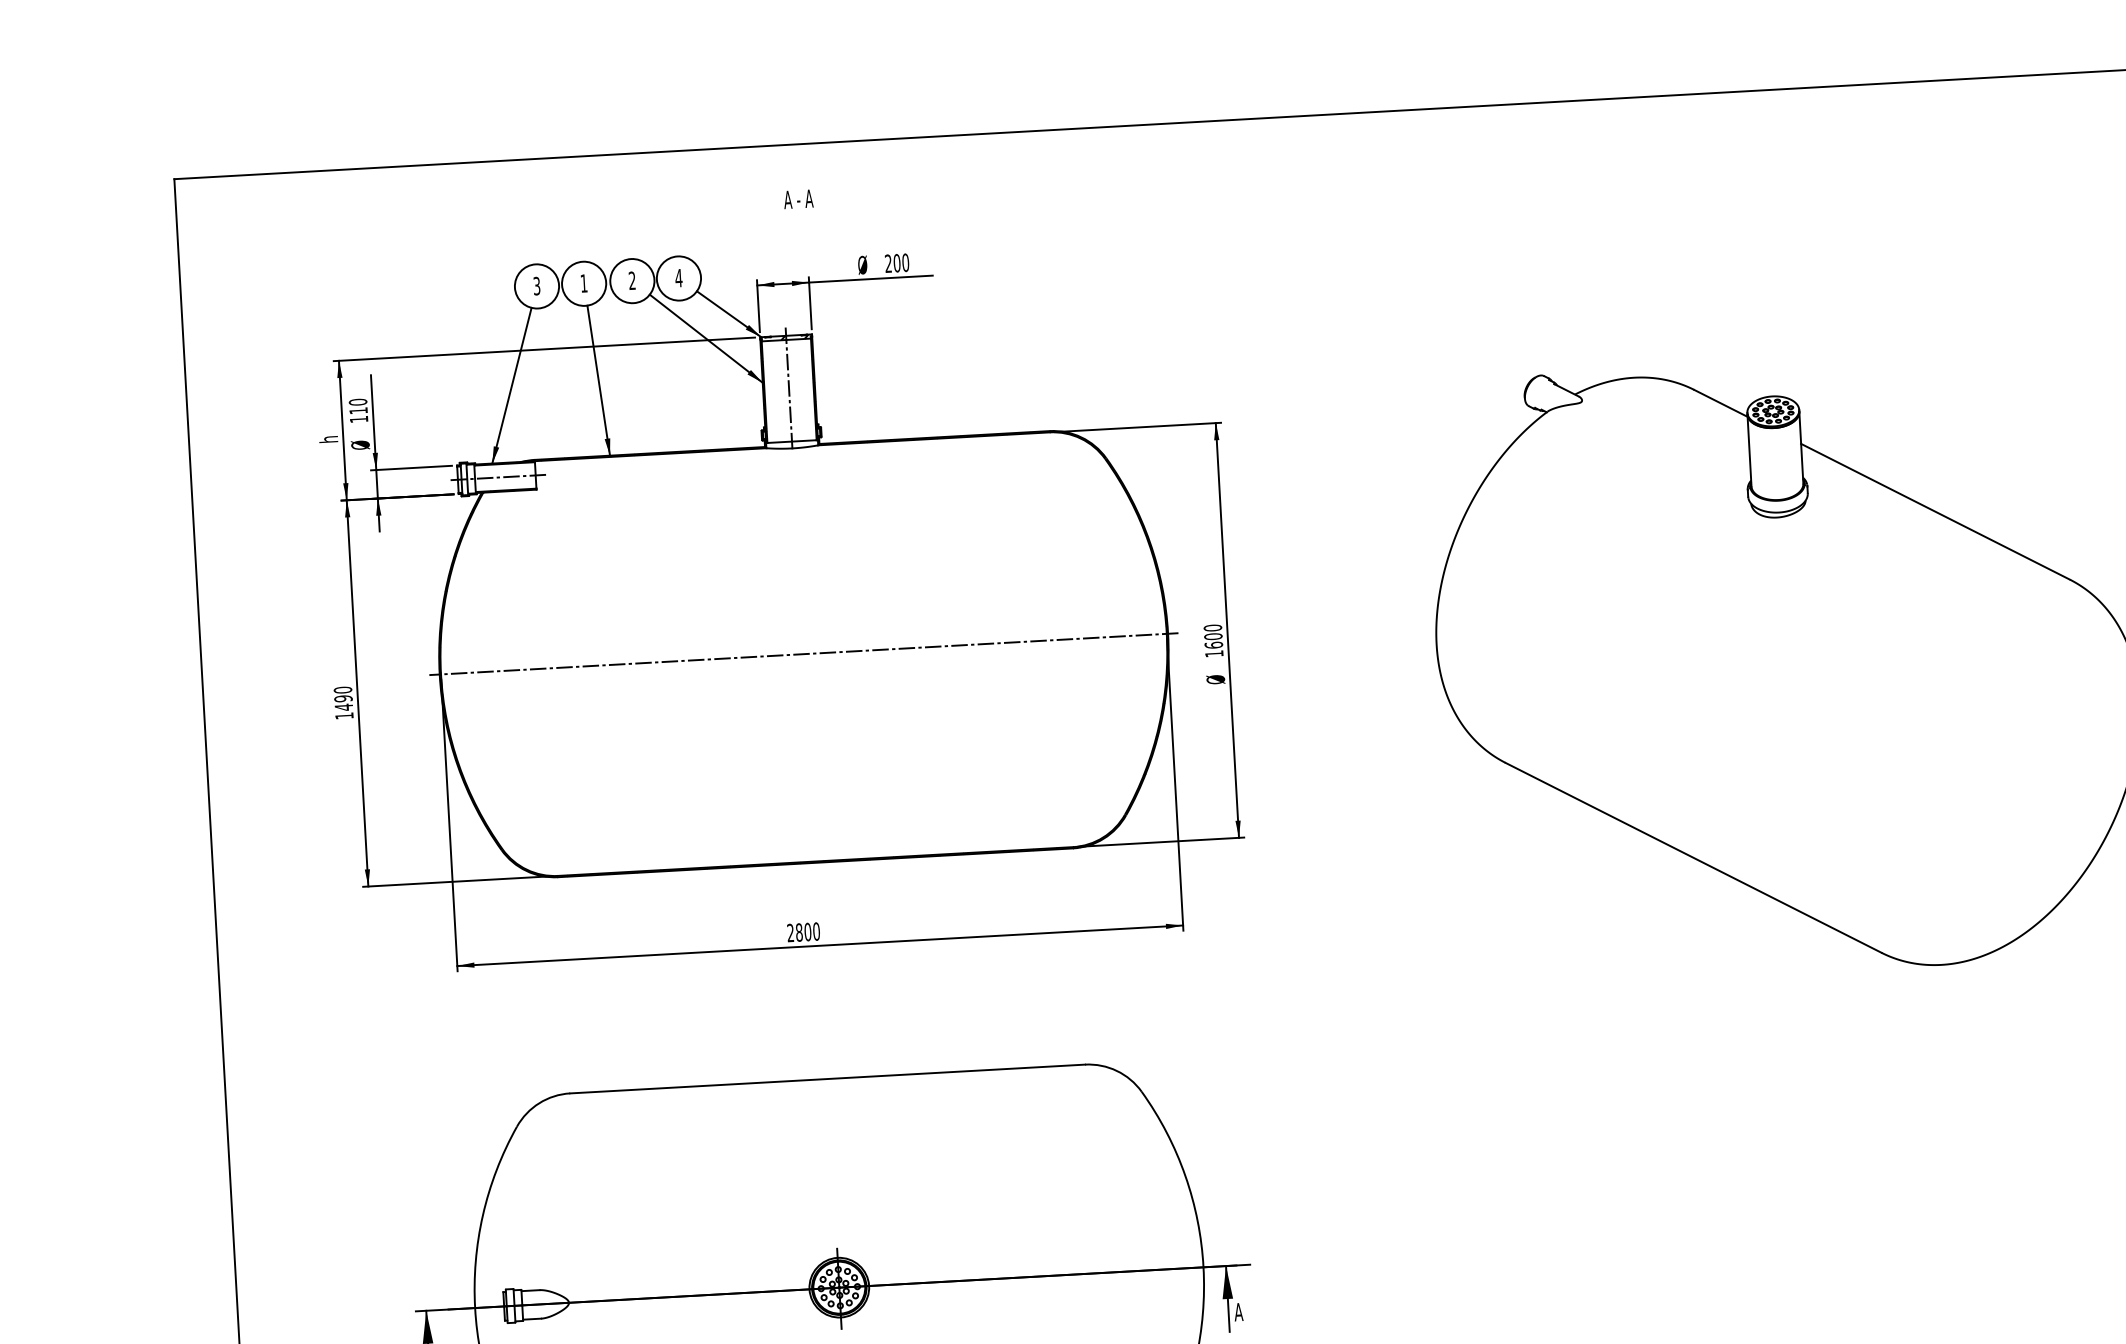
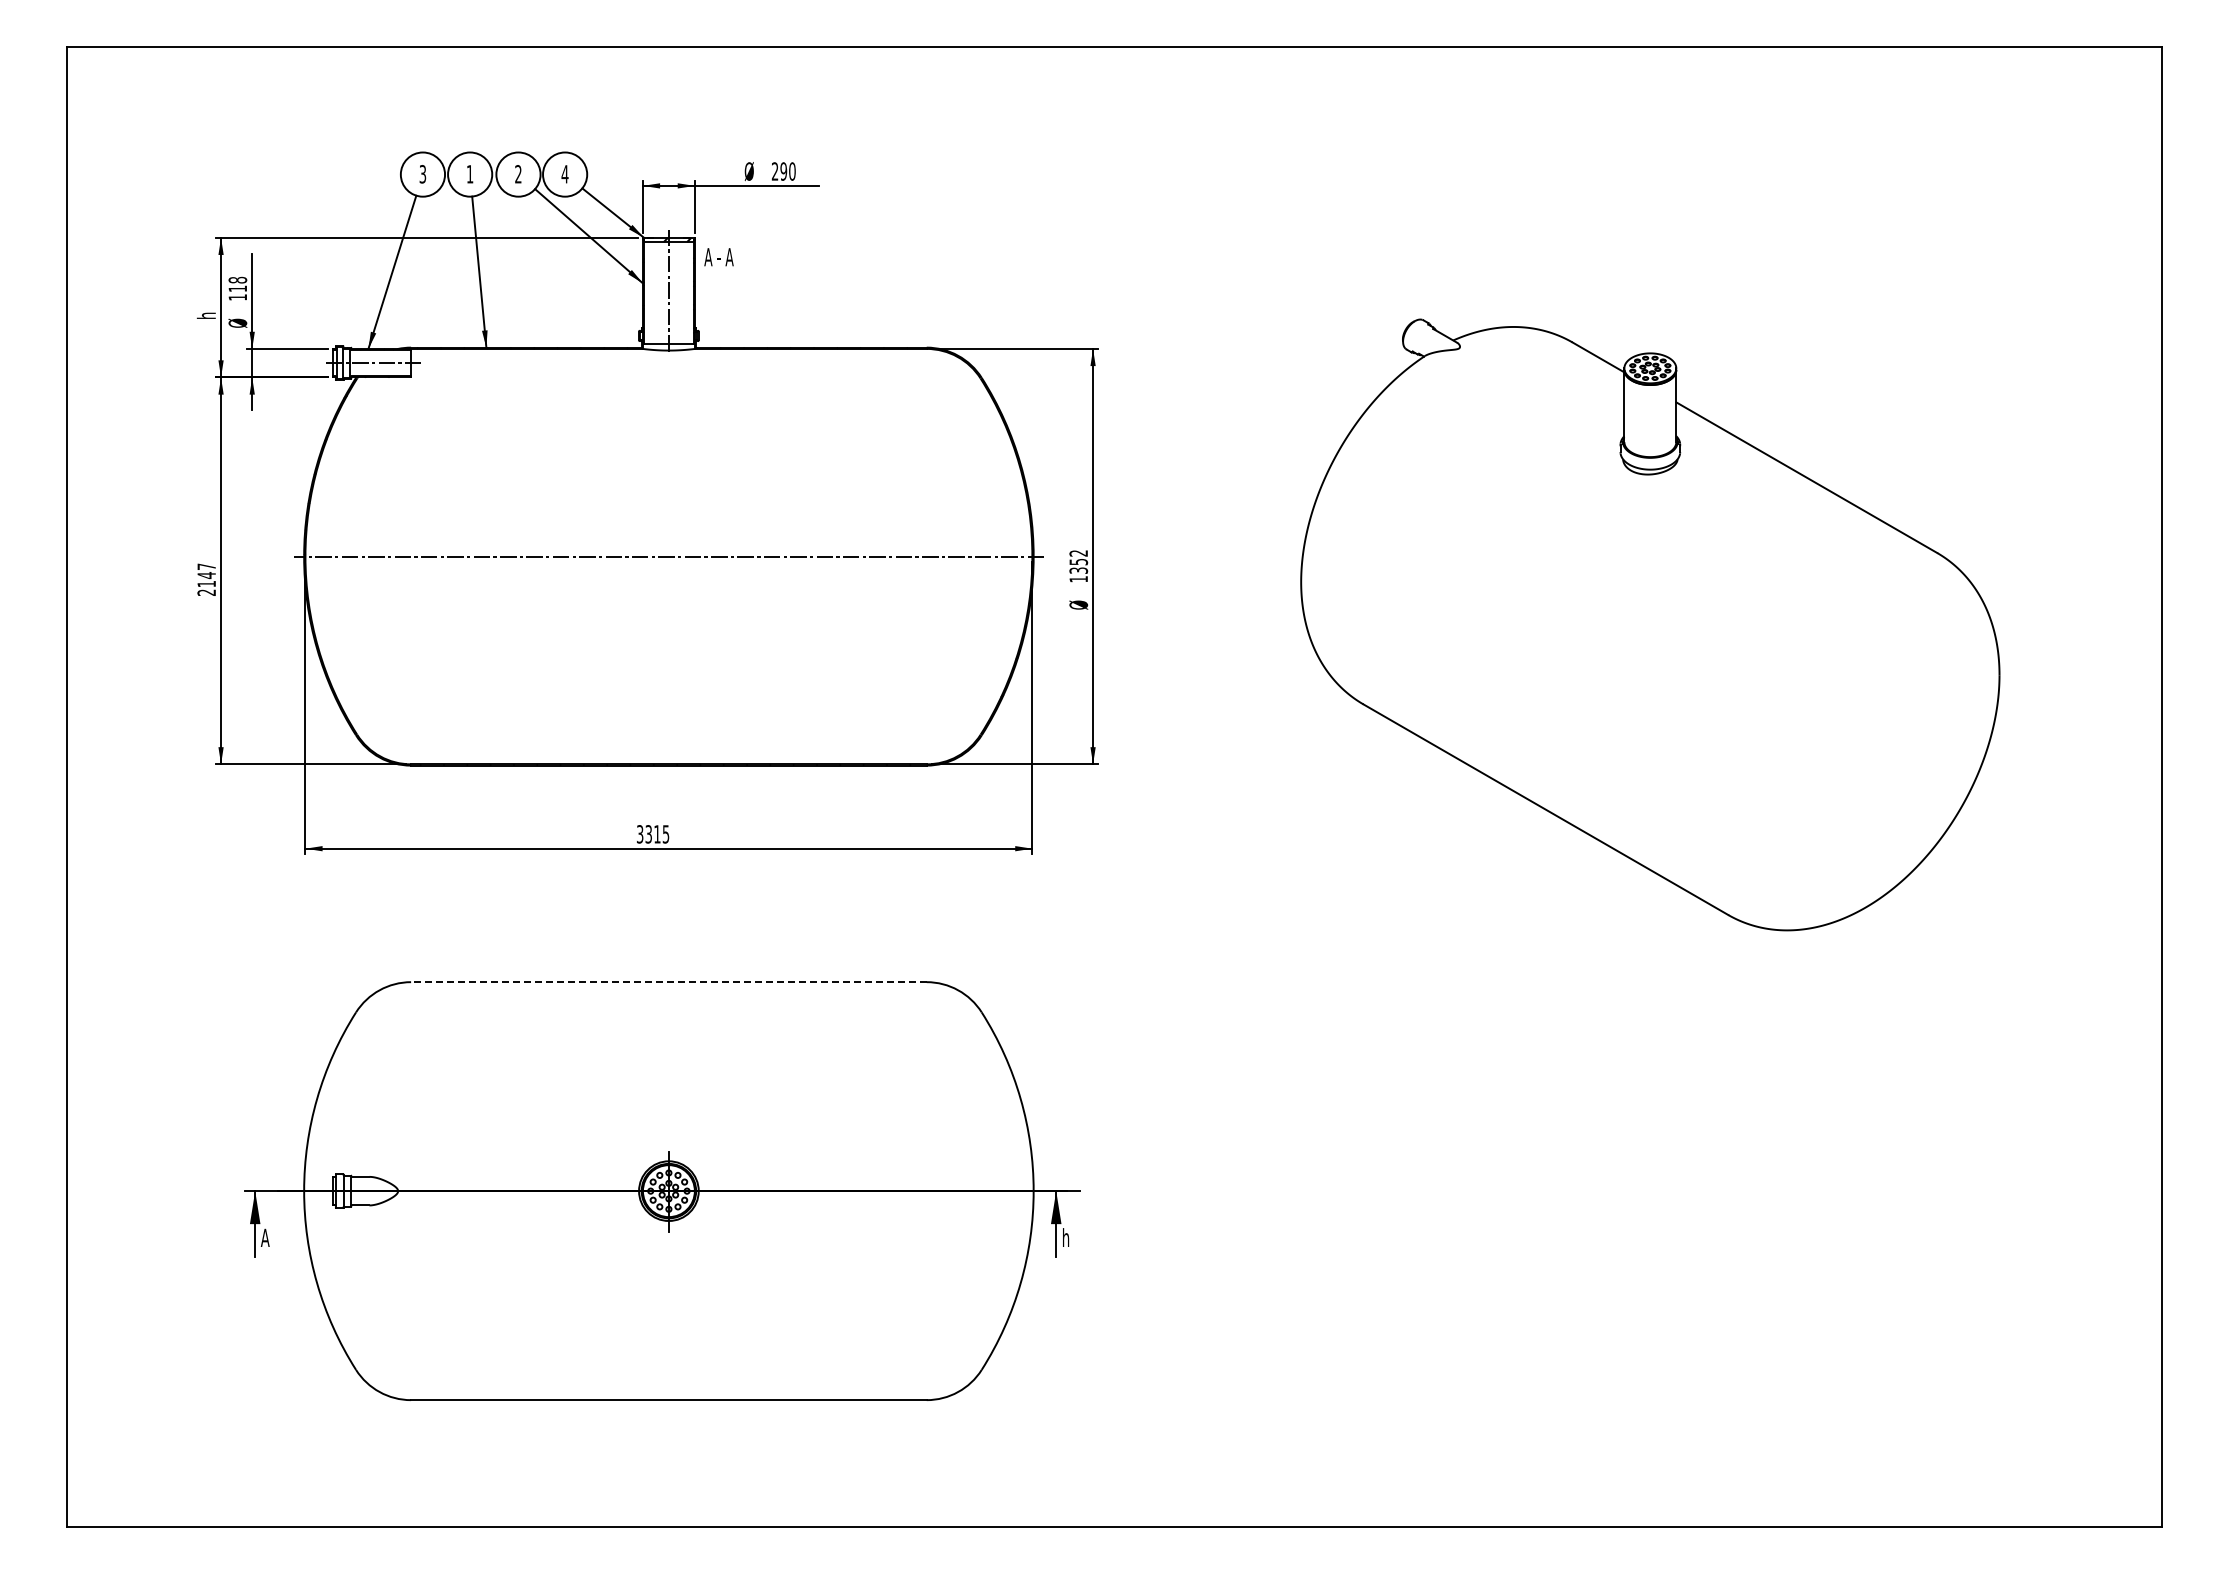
text: (798, 199) -> (718, 257), moved
text: (896, 263) -> (783, 171), 200 -> 290
text: (357, 401) -> (237, 279), 110 -> 118
text: (1213, 636) -> (1078, 561), 1600 -> 1352
text: (343, 702) -> (206, 579), 1490 -> 2147
text: (804, 932) -> (653, 834), 2800 -> 3315
line: (827, 1079) -> (668, 982), solid -> dashed
text: (1237, 1311) -> (1065, 1237), A -> h

